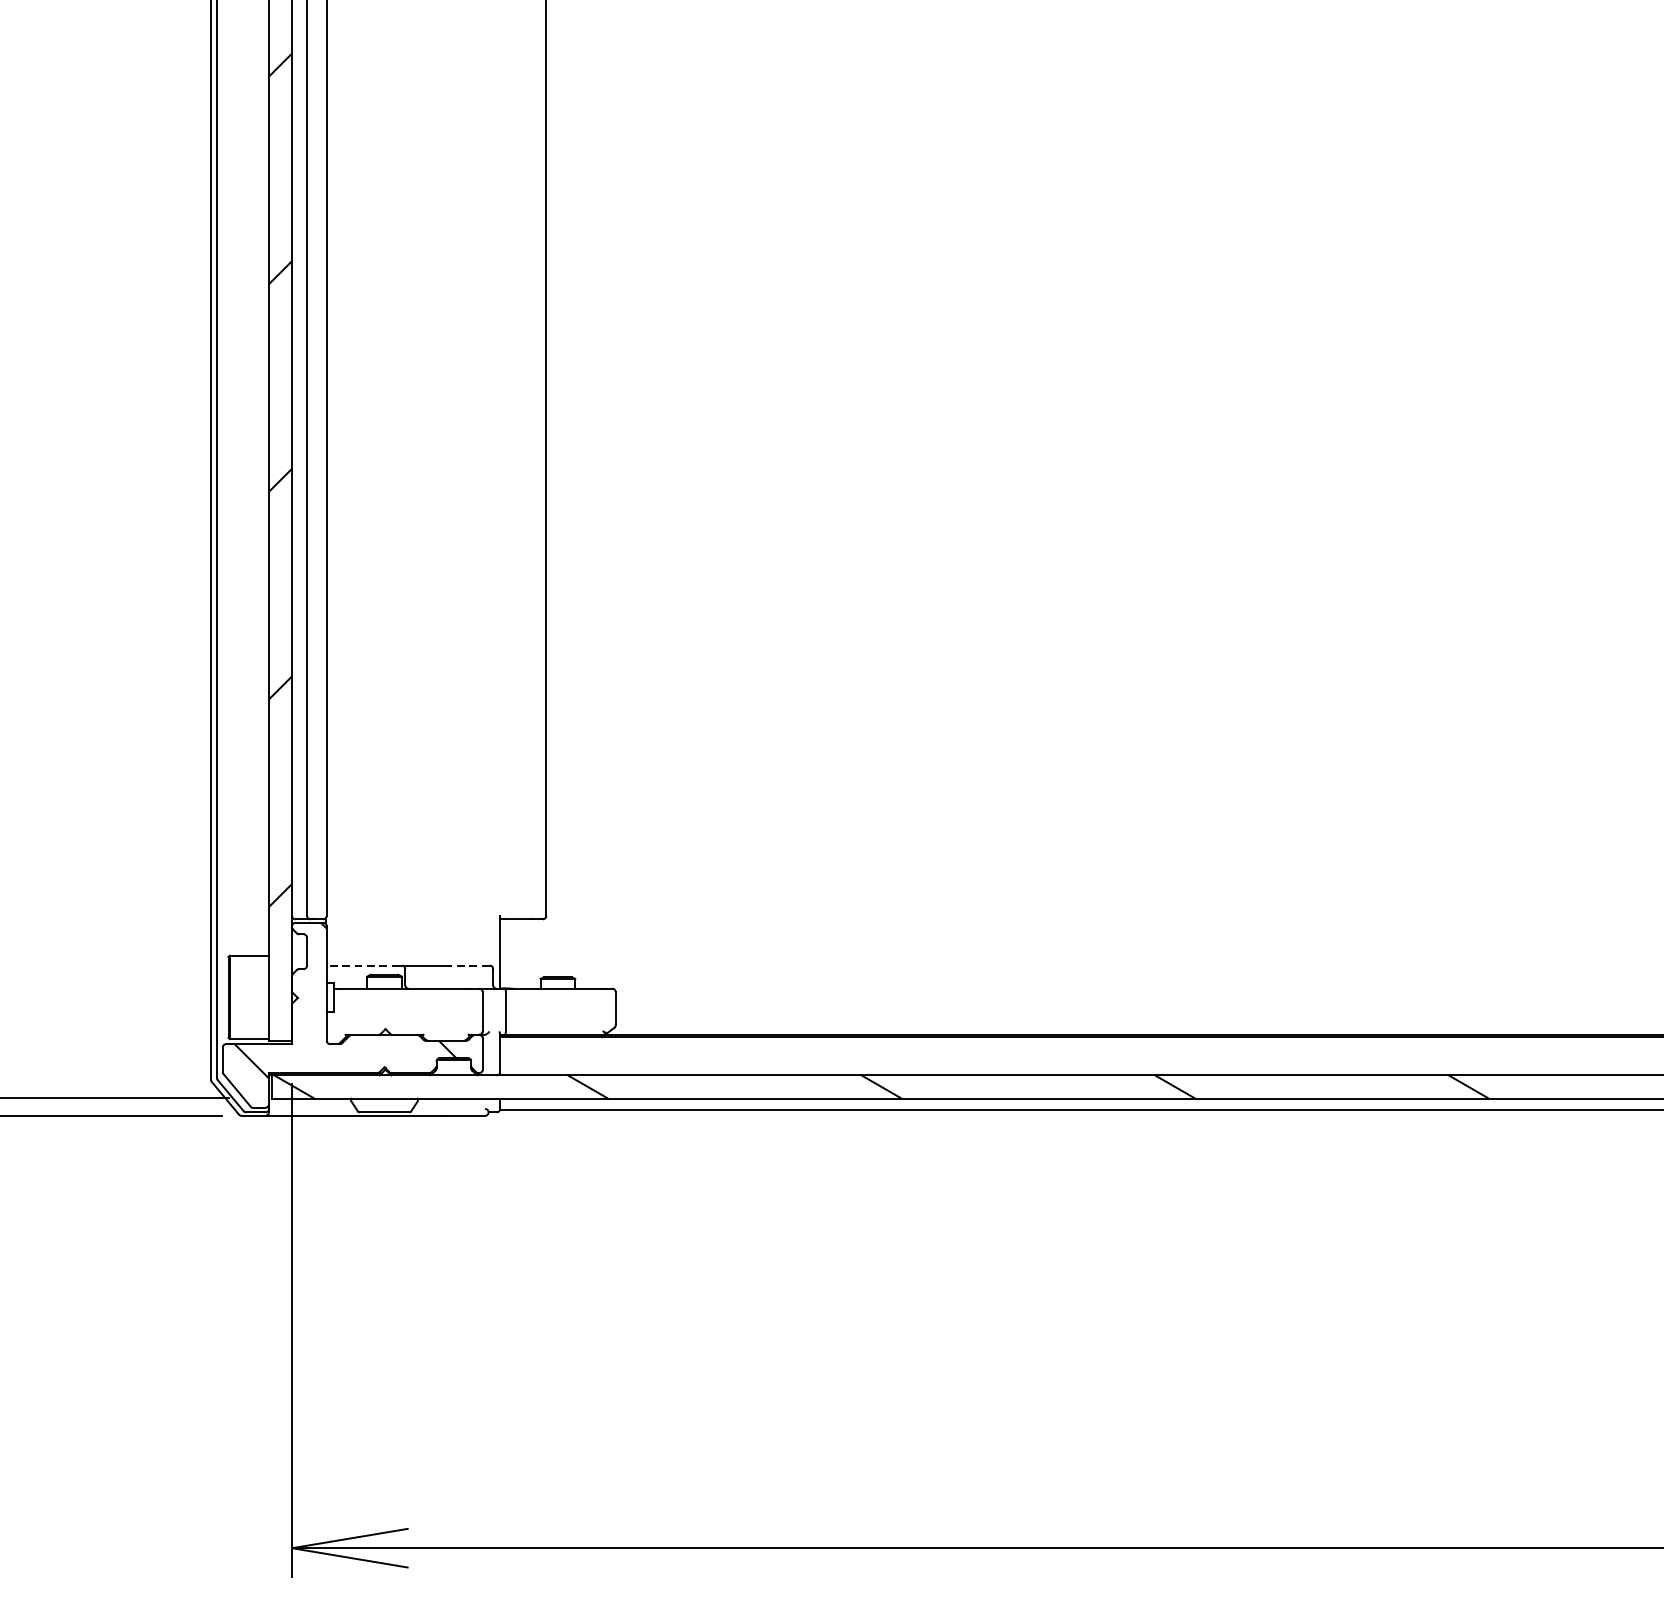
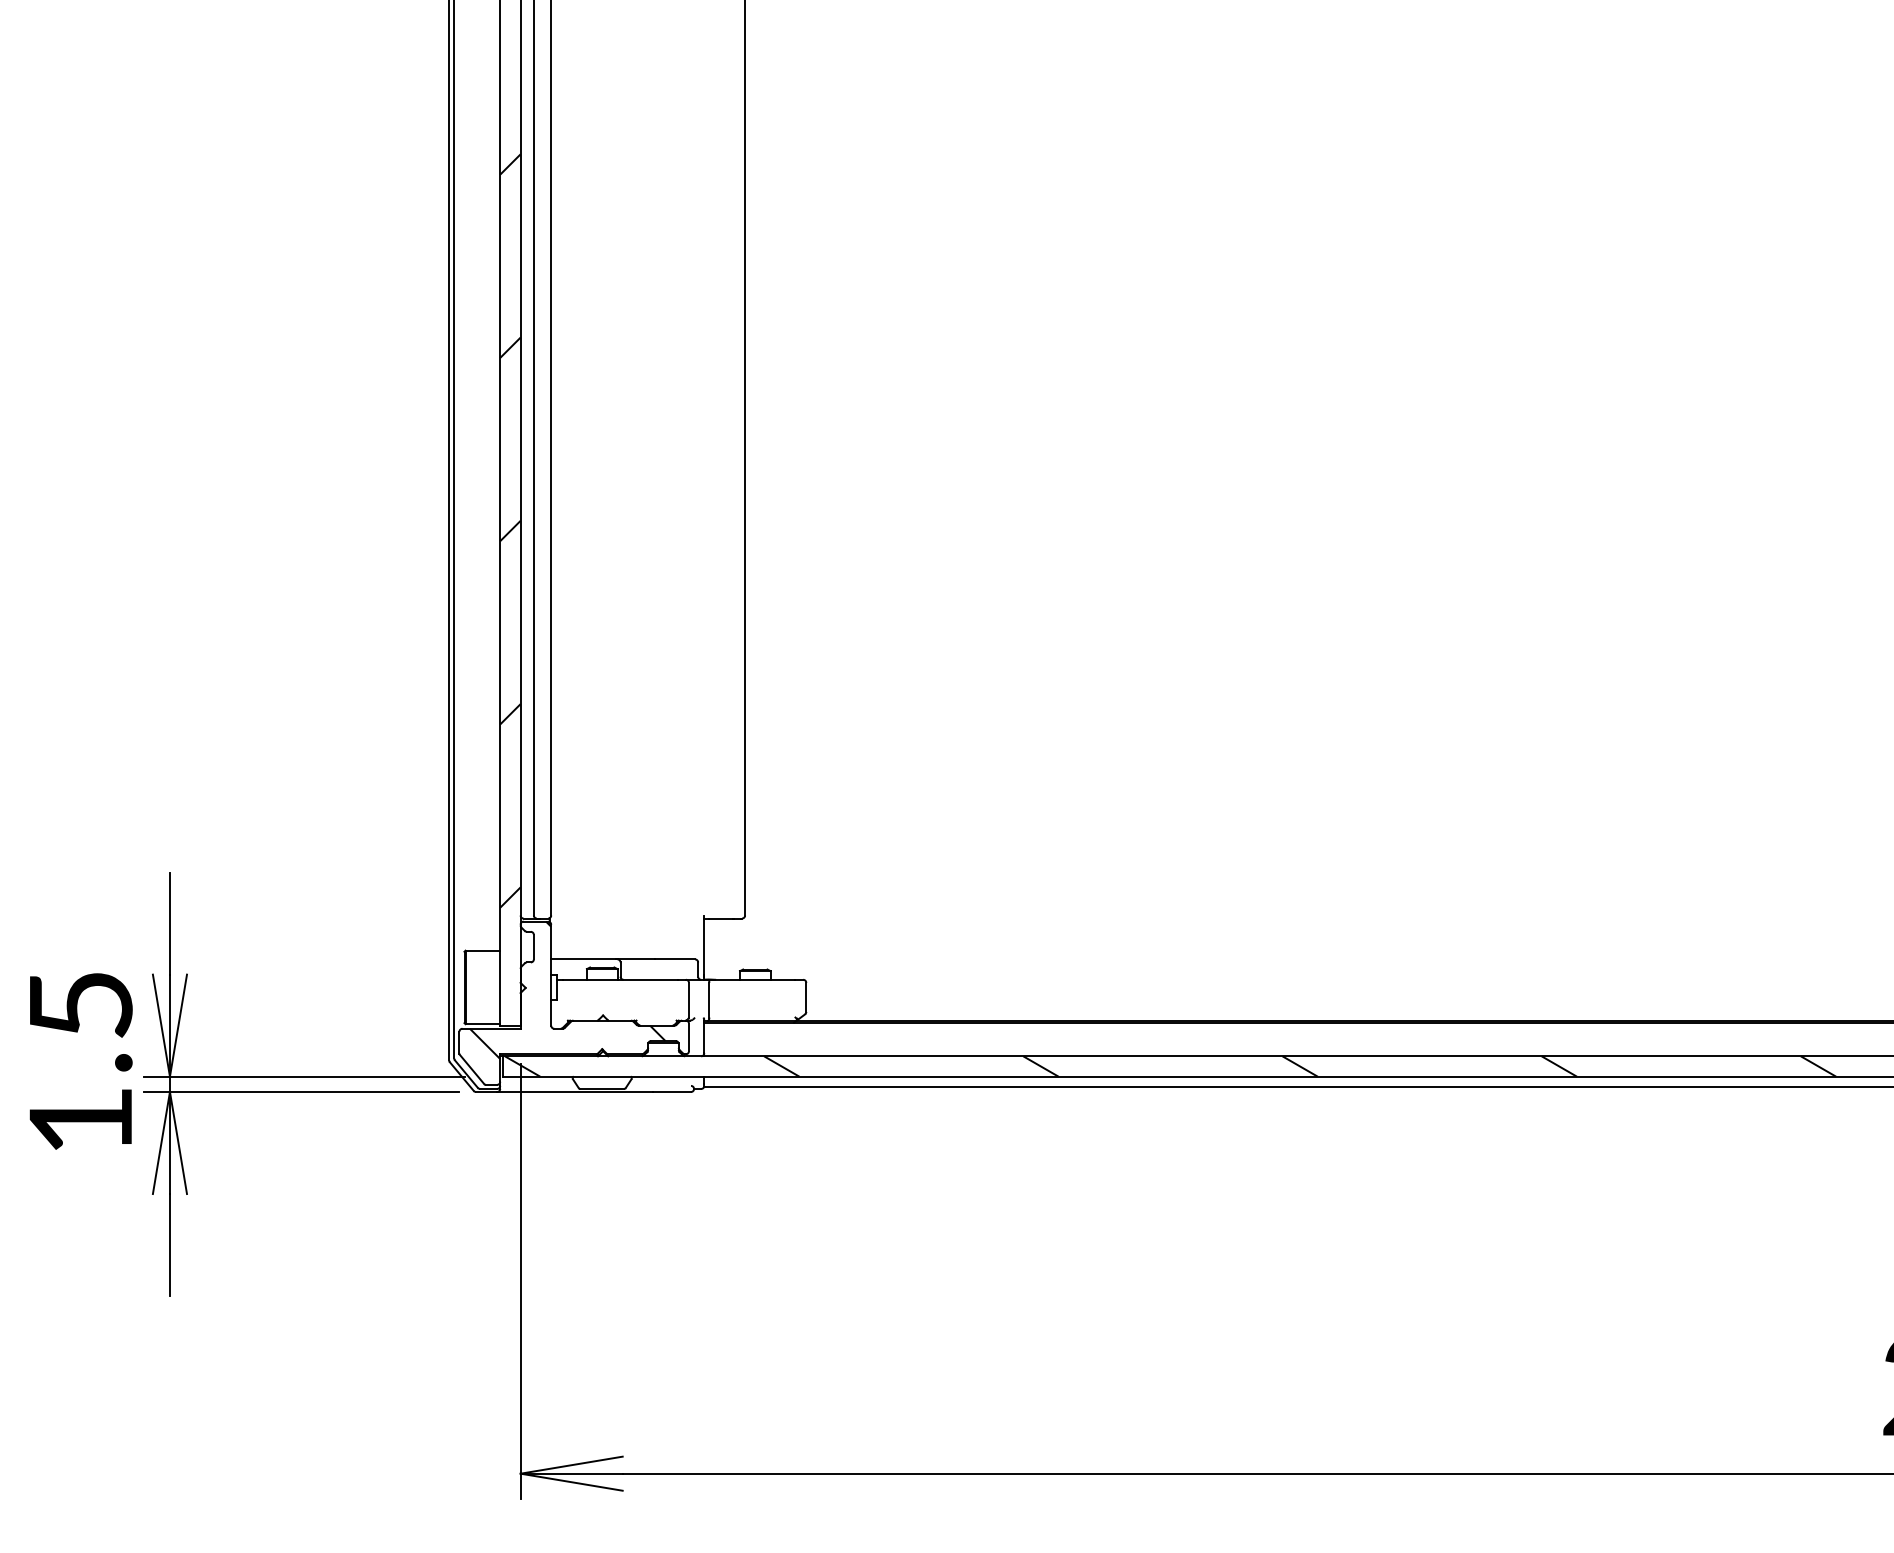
line: (362, 965) -> (582, 959), dashed -> solid
line: (466, 965) -> (674, 959), dashed -> solid

